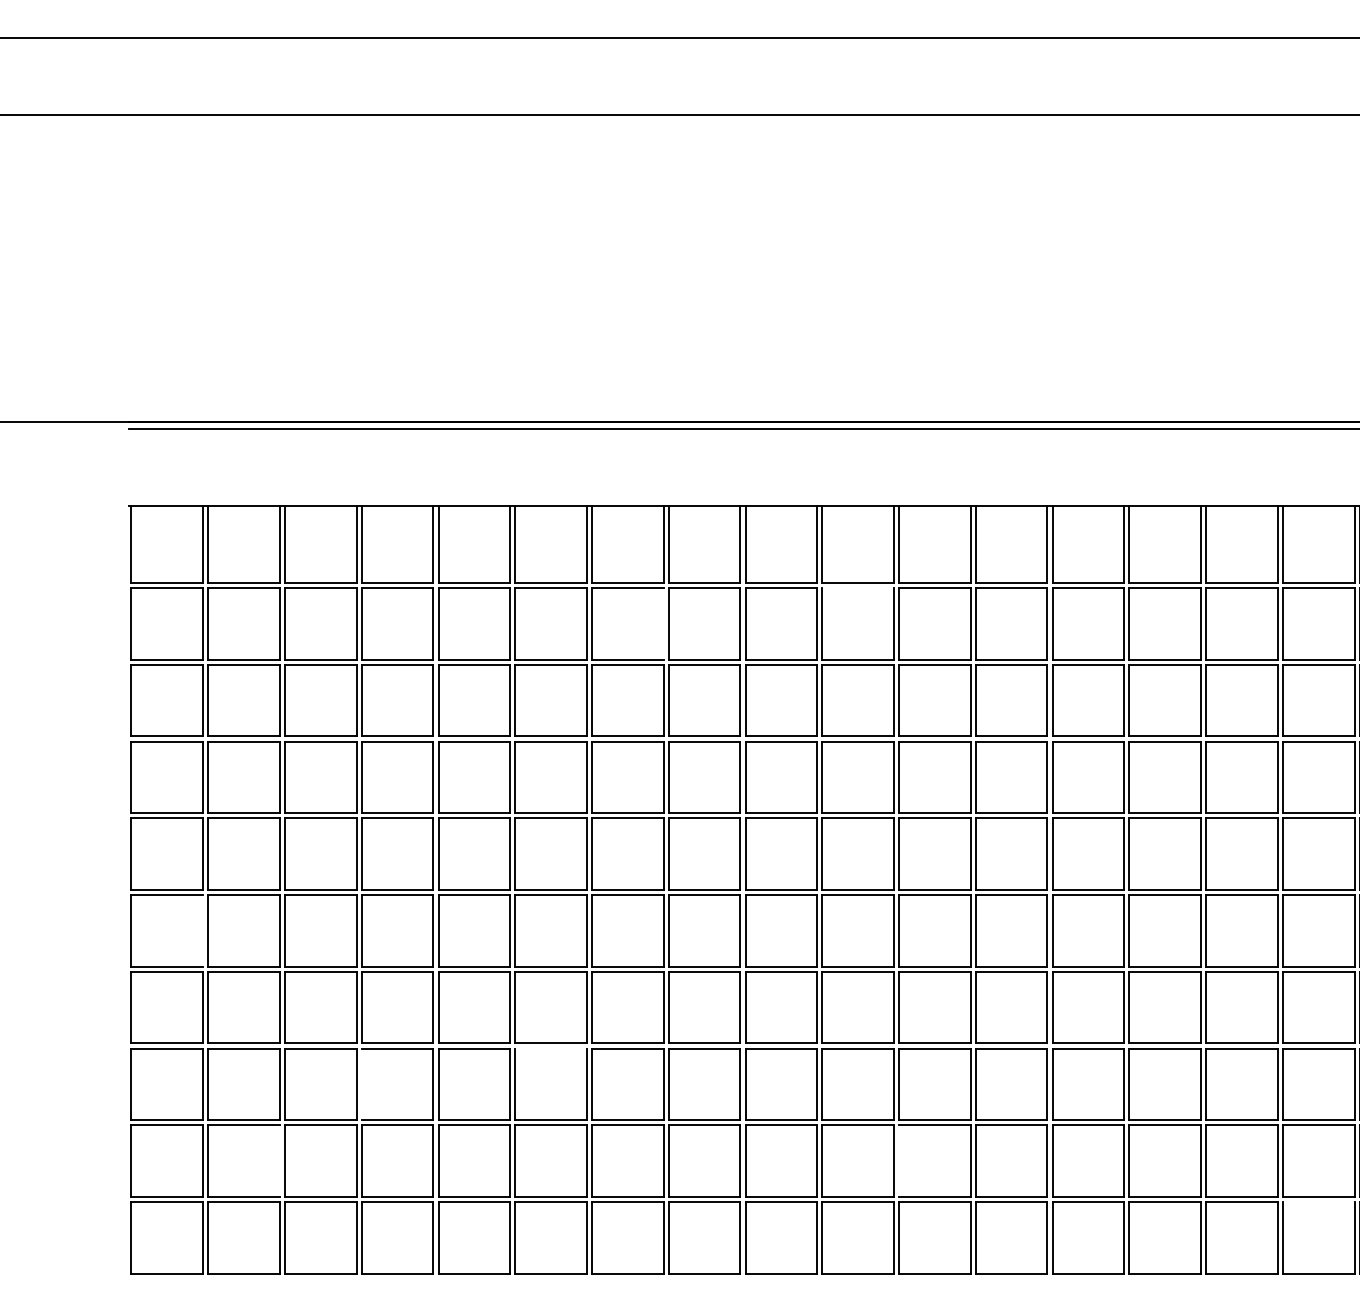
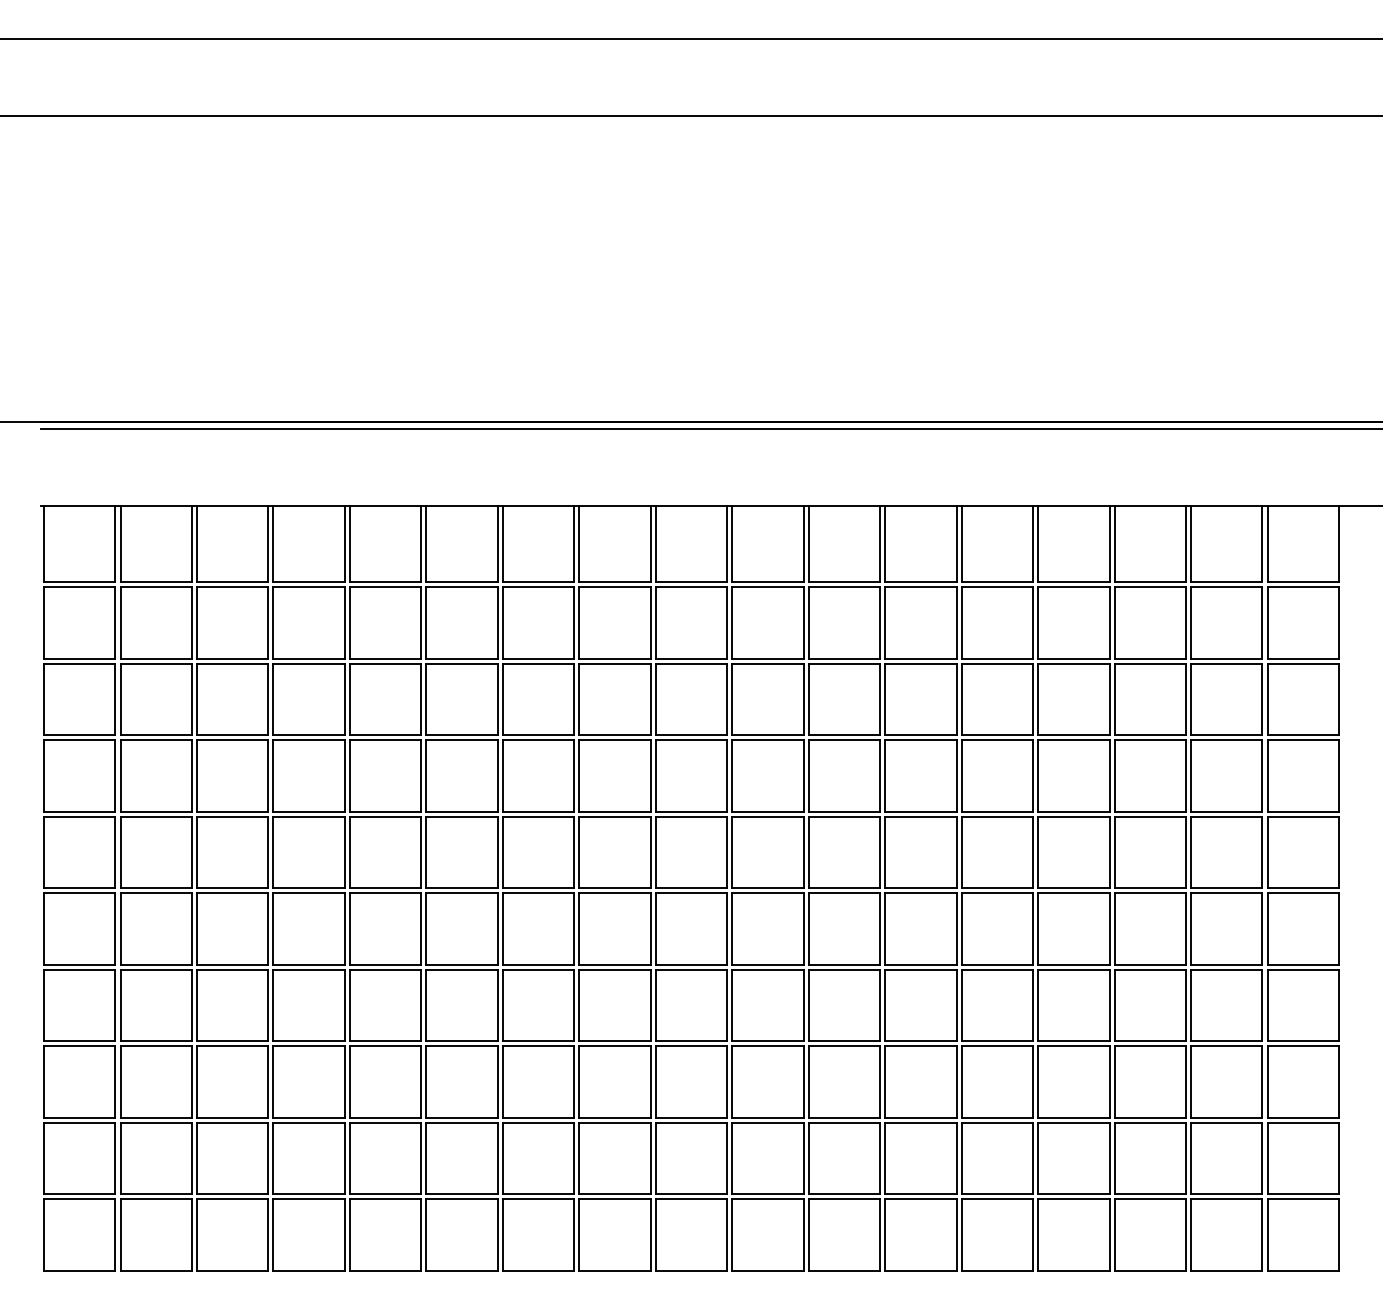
line: (857, 588) -> (767, 587), added
line: (663, 623) -> (574, 622), added
line: (203, 930) -> (115, 928), added
line: (550, 1048) -> (461, 1046), added
line: (361, 1083) -> (273, 1081), added
line: (279, 1161) -> (191, 1158), added
line: (898, 1161) -> (808, 1158), added
line: (1318, 1202) -> (1226, 1199), added

